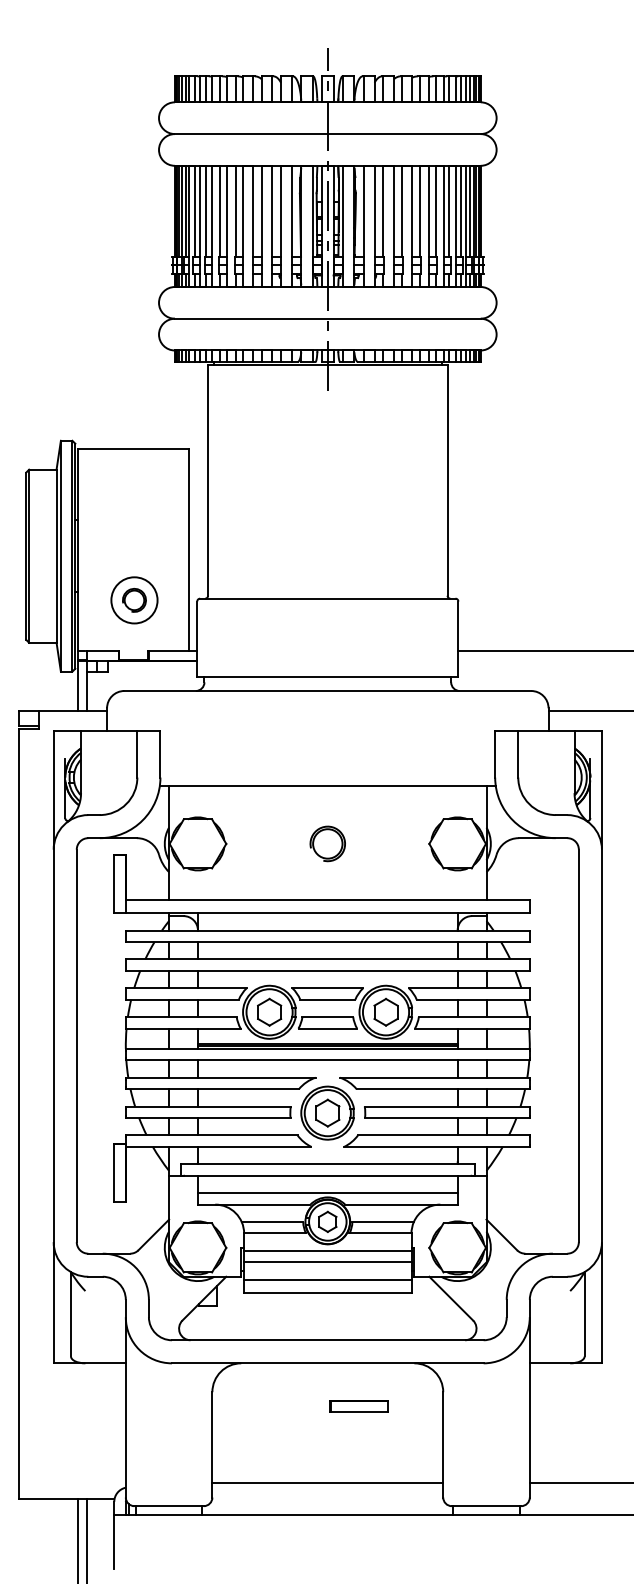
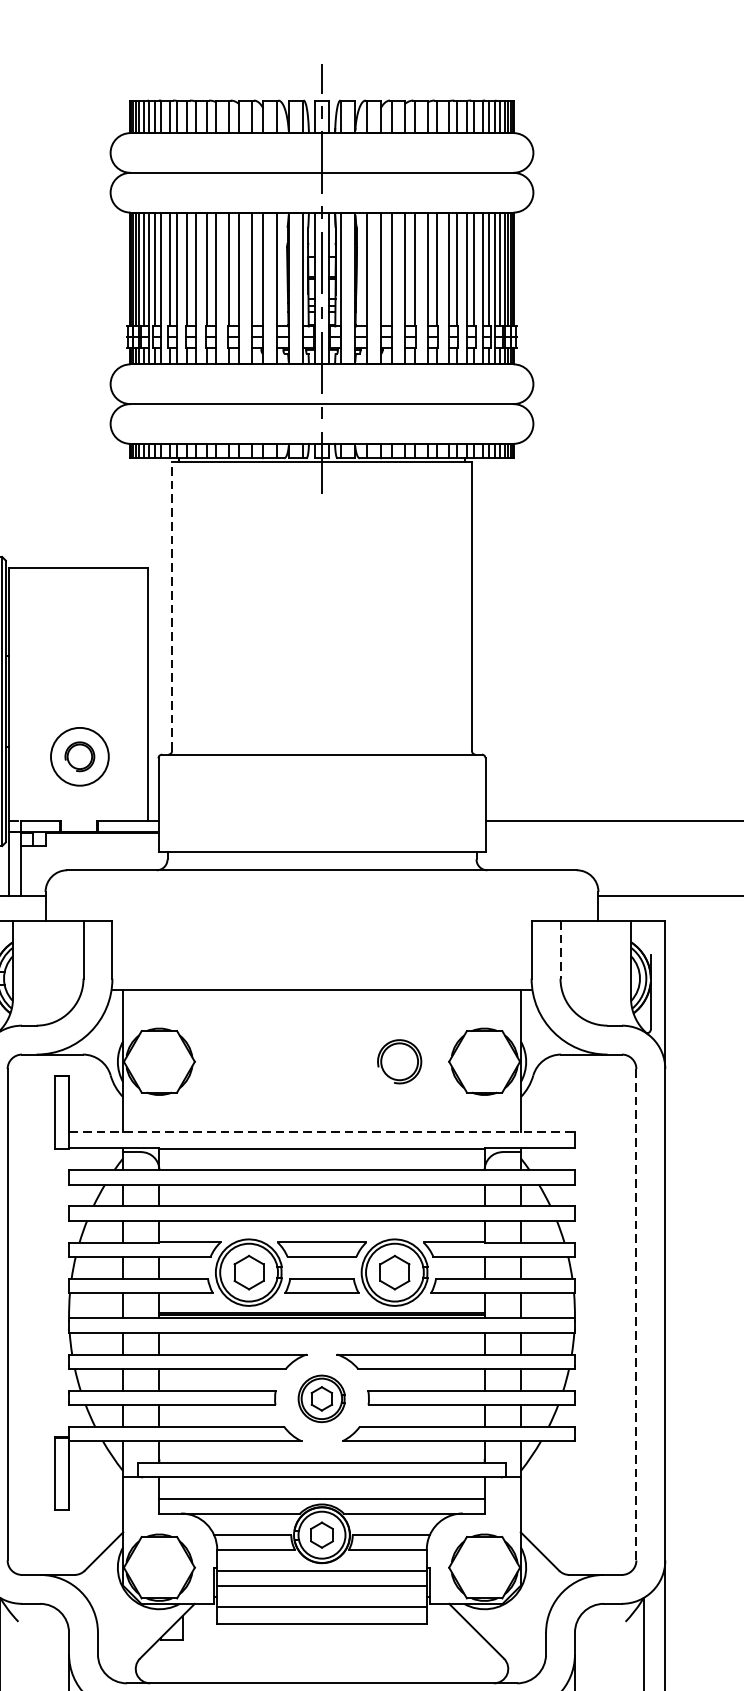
line: (208, 479) -> (172, 605), solid -> dashed
line: (518, 754) -> (560, 949), solid -> dashed
part: (327, 843) -> (399, 1061), moved
line: (327, 900) -> (321, 1132), solid -> dashed
line: (578, 1046) -> (635, 1315), solid -> dashed
part: (327, 1112) -> (321, 1398), size x0.7

